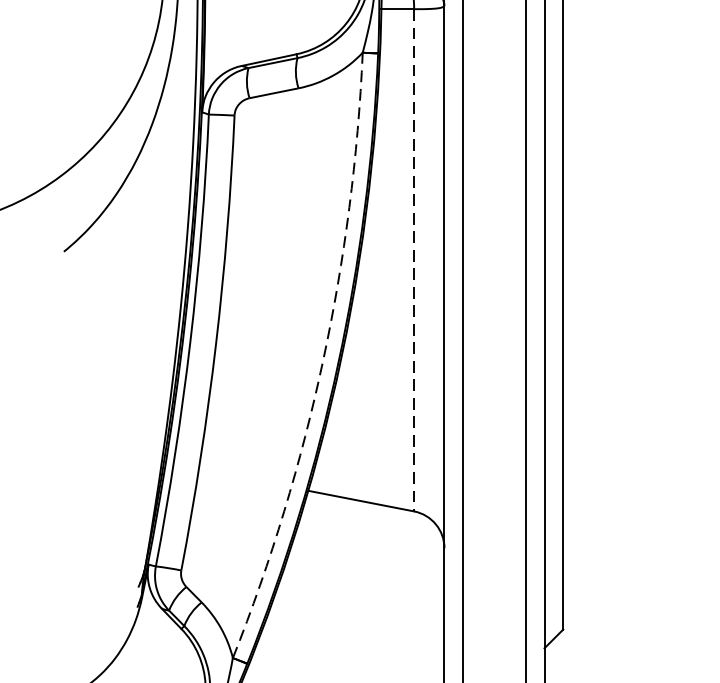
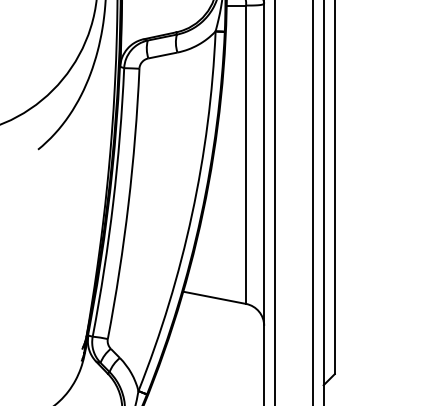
line: (414, 261) -> (246, 155), dashed -> solid
arc: (323, 360) -> (192, 214), dashed -> solid

